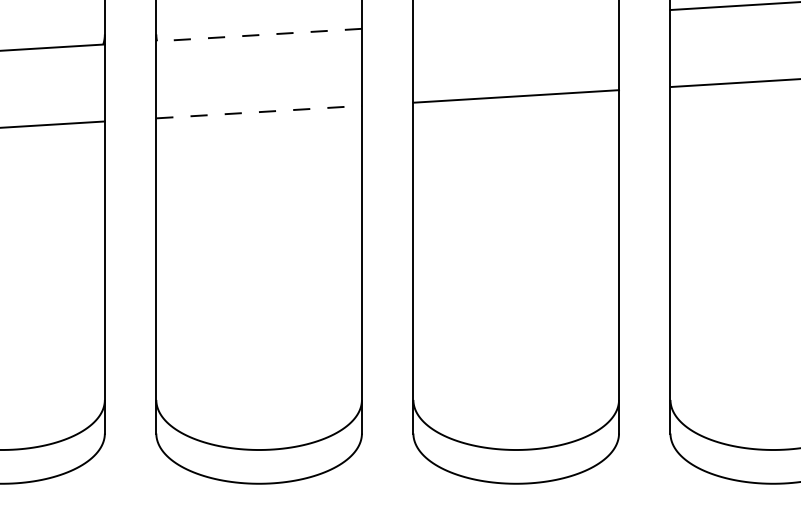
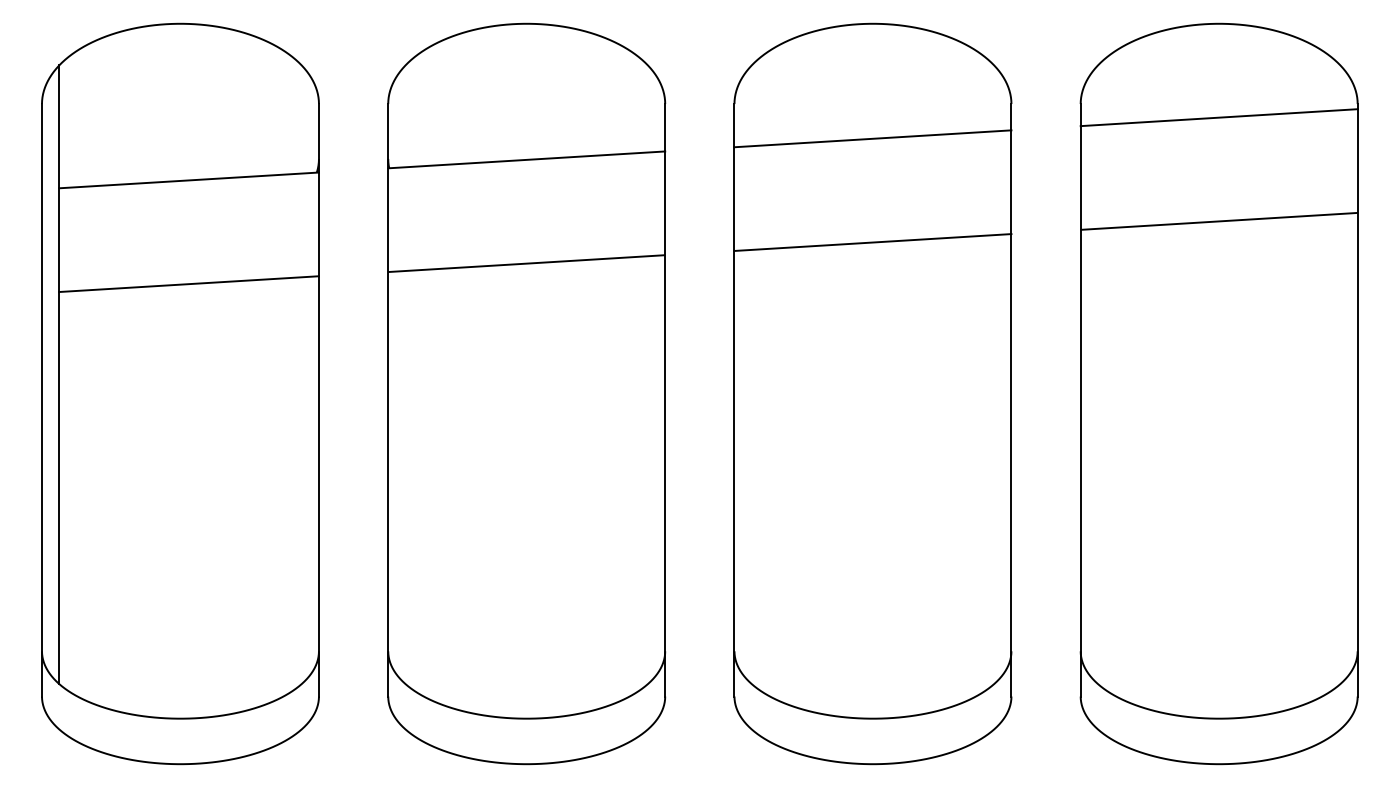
line: (515, 19) -> (872, 138), added
line: (258, 34) -> (526, 159), dashed -> solid
line: (258, 112) -> (526, 263), dashed -> solid

